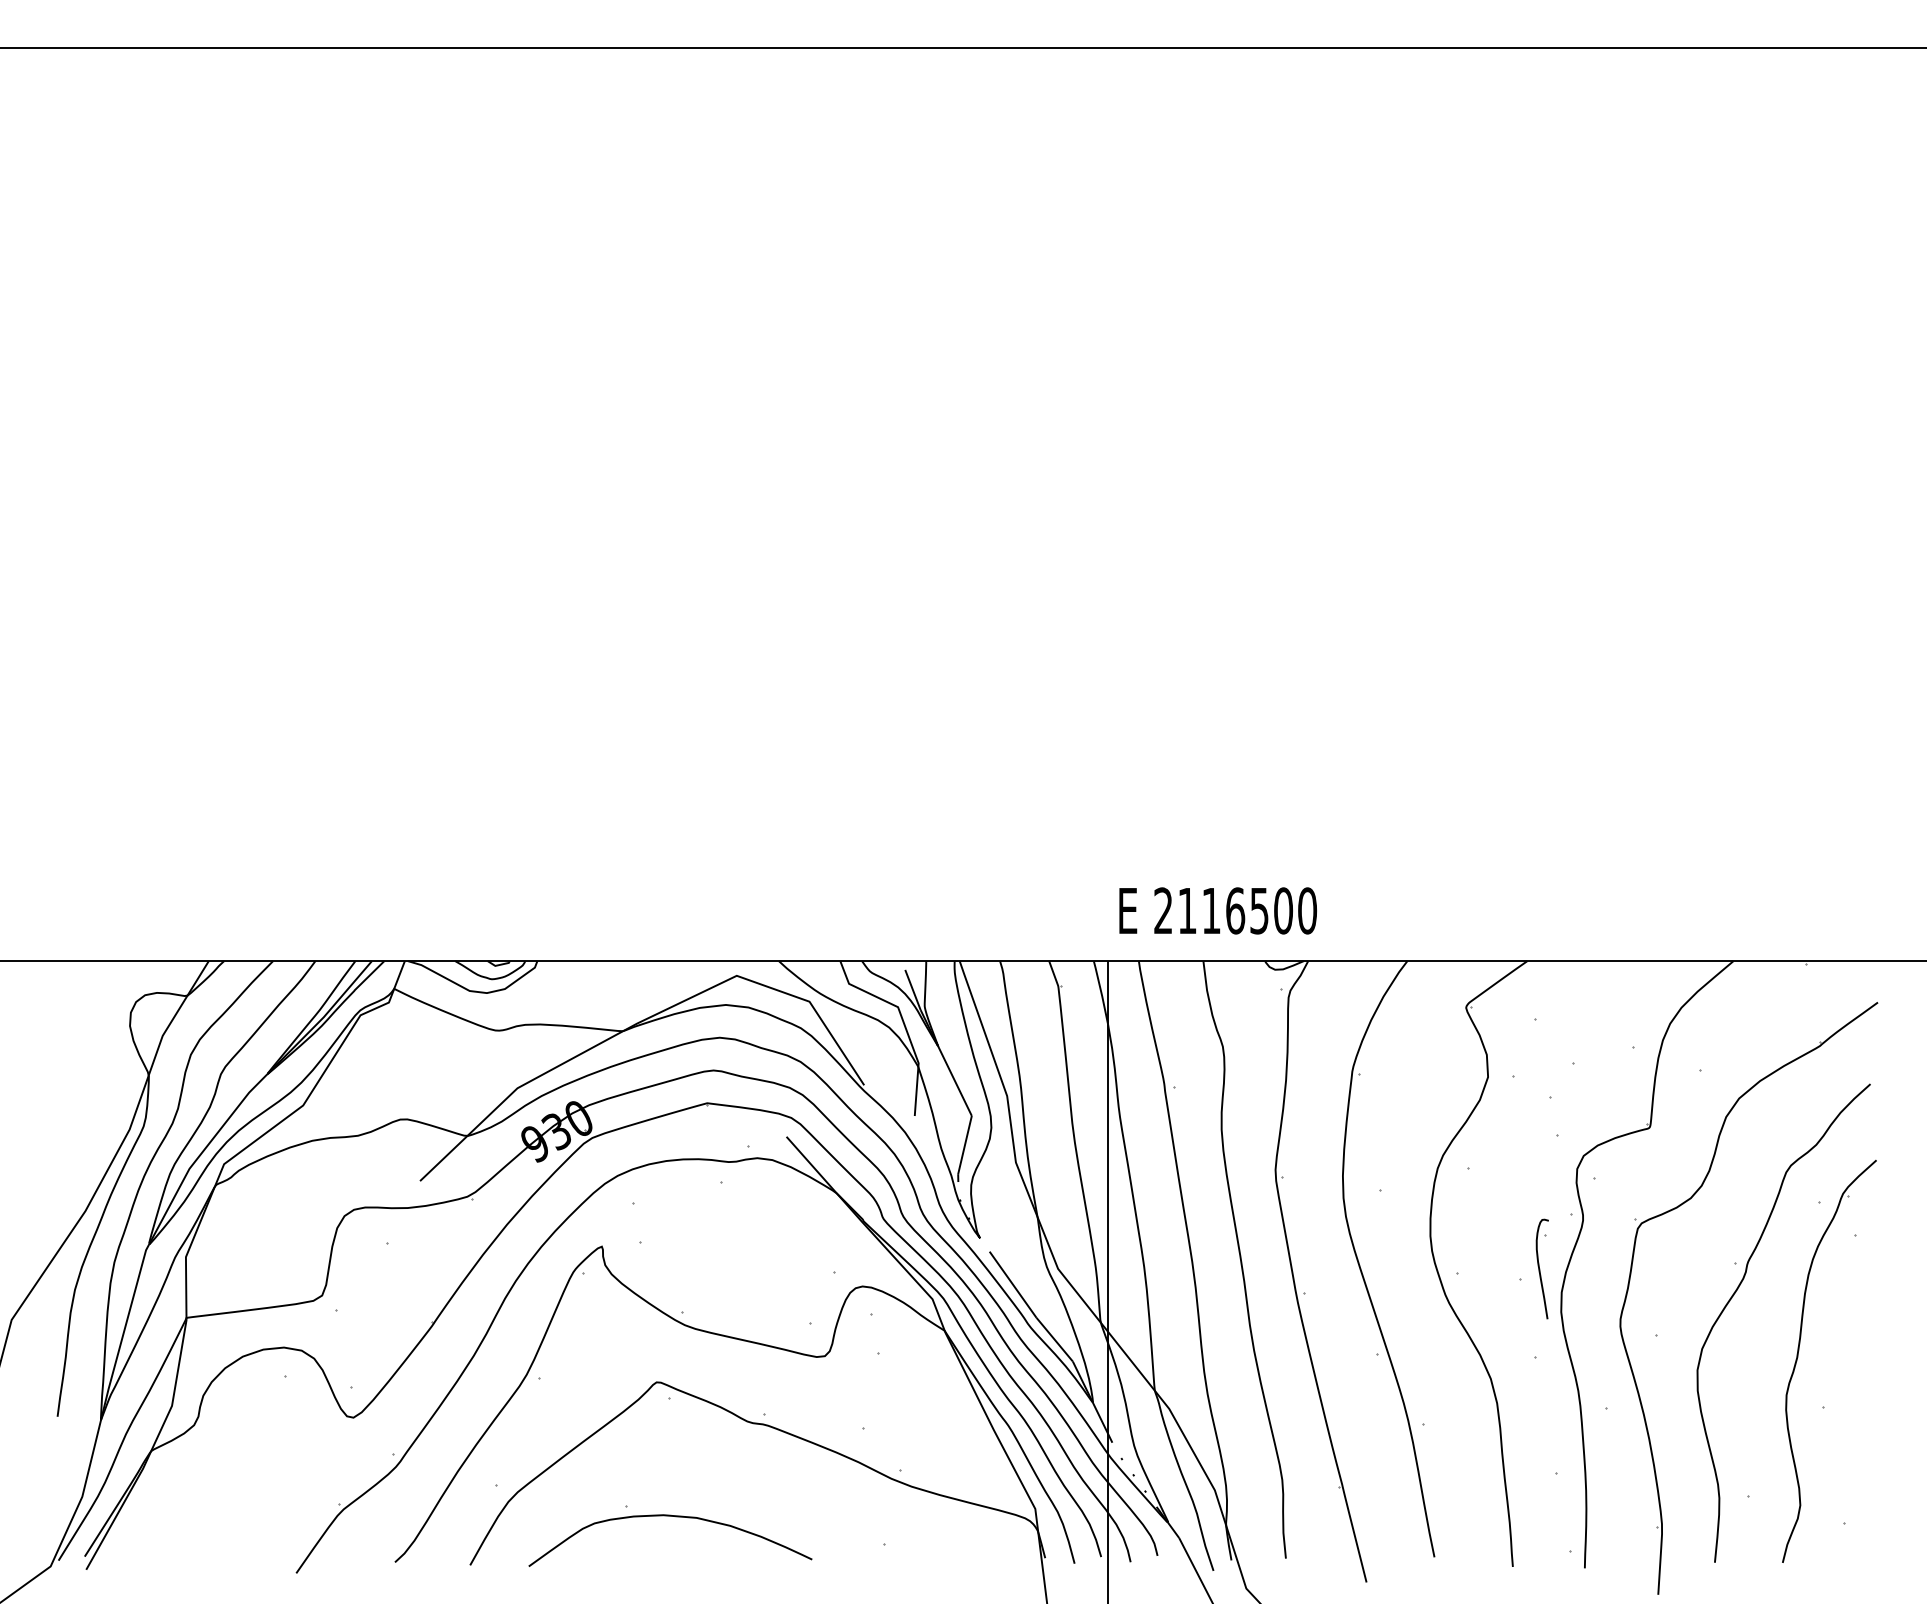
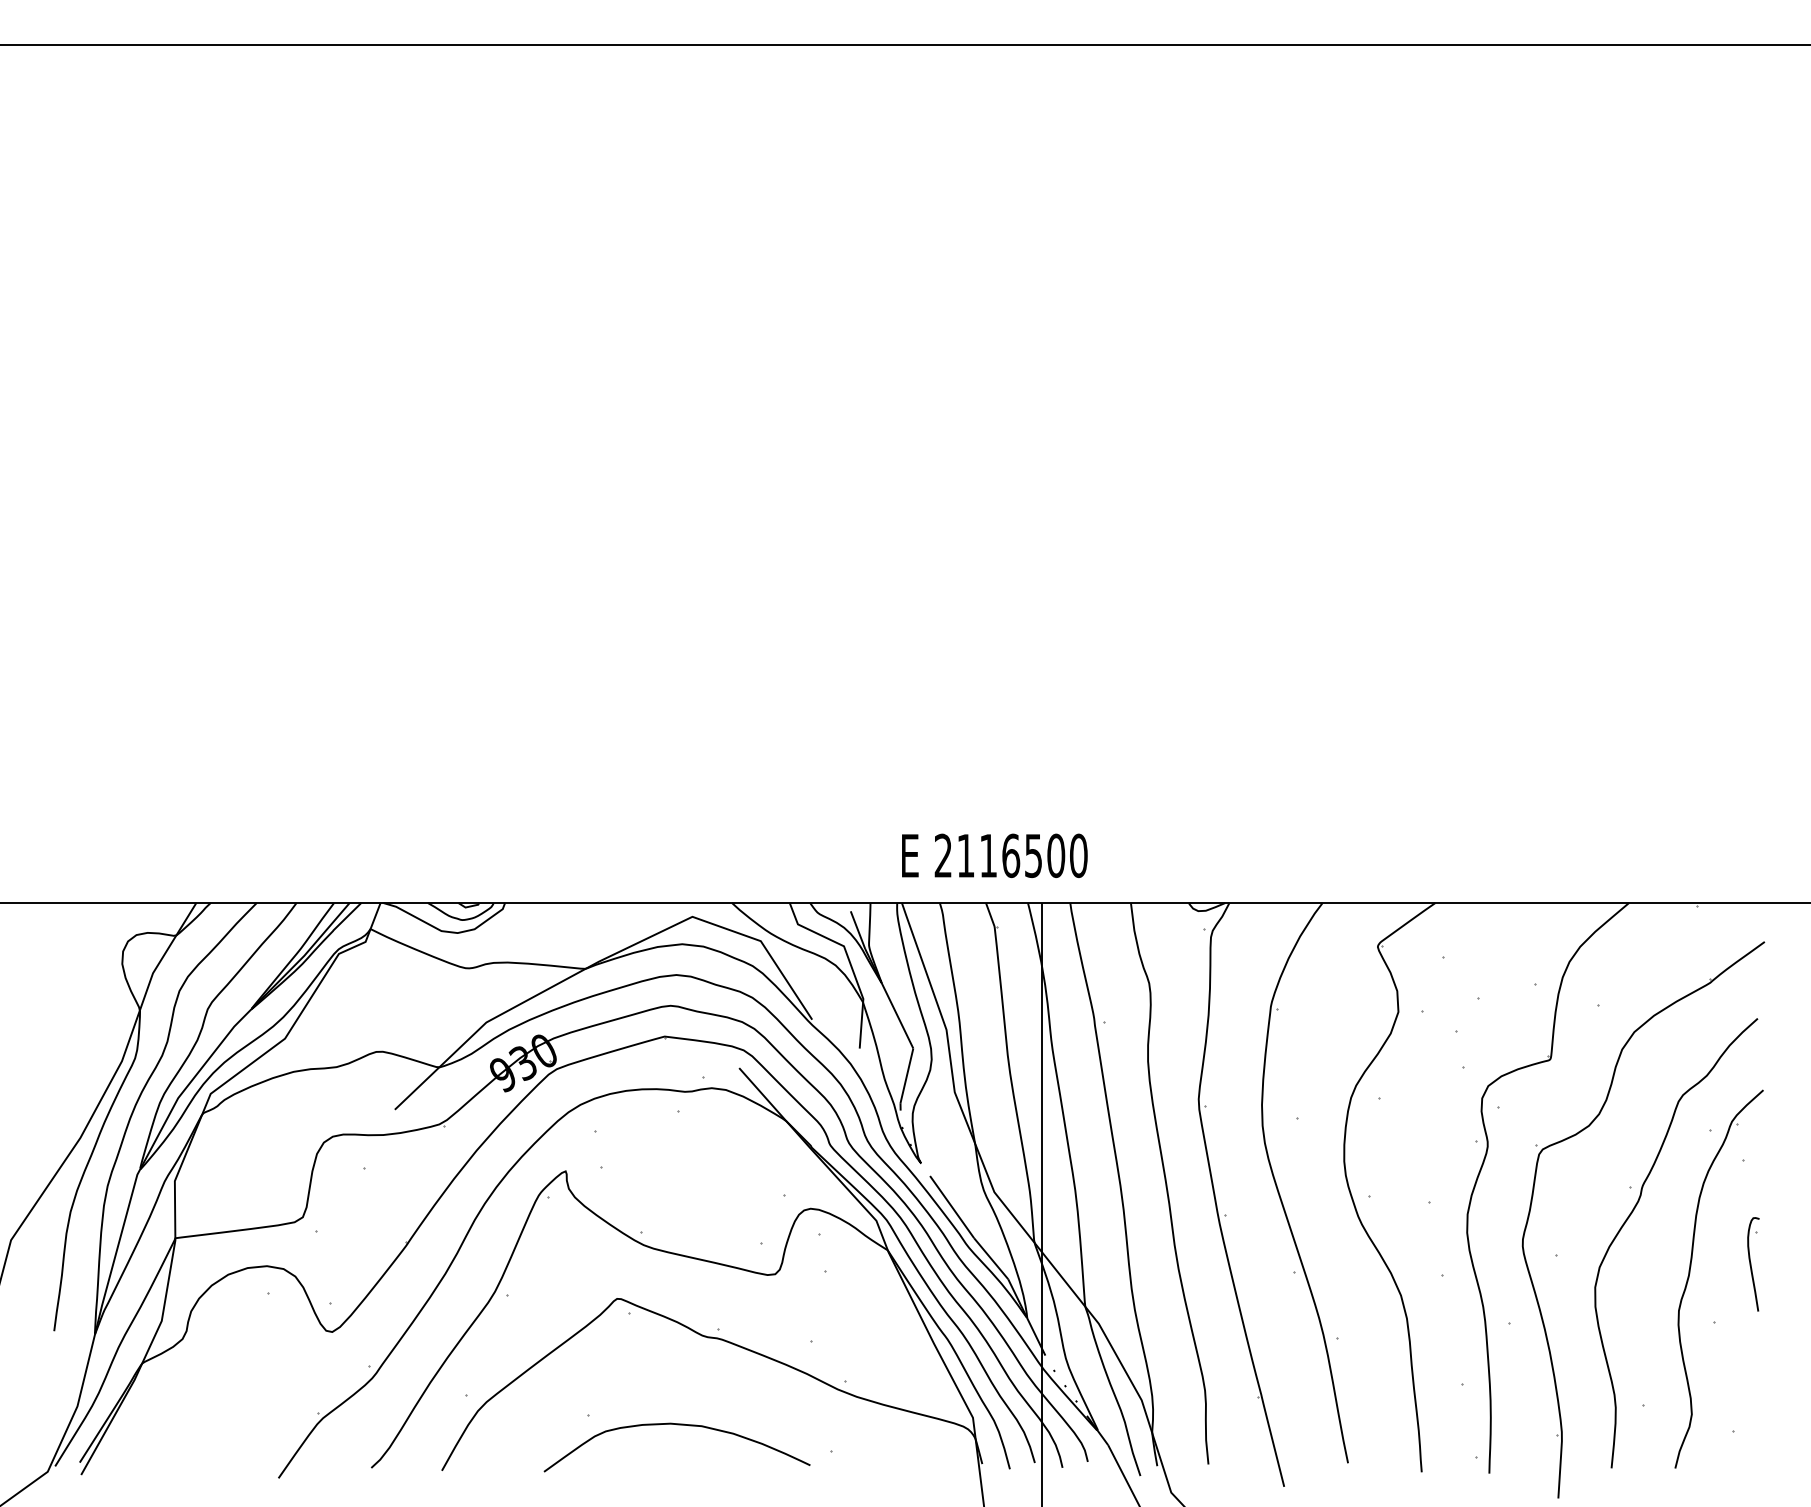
text: (1217, 910) -> (994, 855), moved
part: (1542, 1269) -> (1753, 1264), moved
curve: (670, 1517) -> (677, 1425), moved

